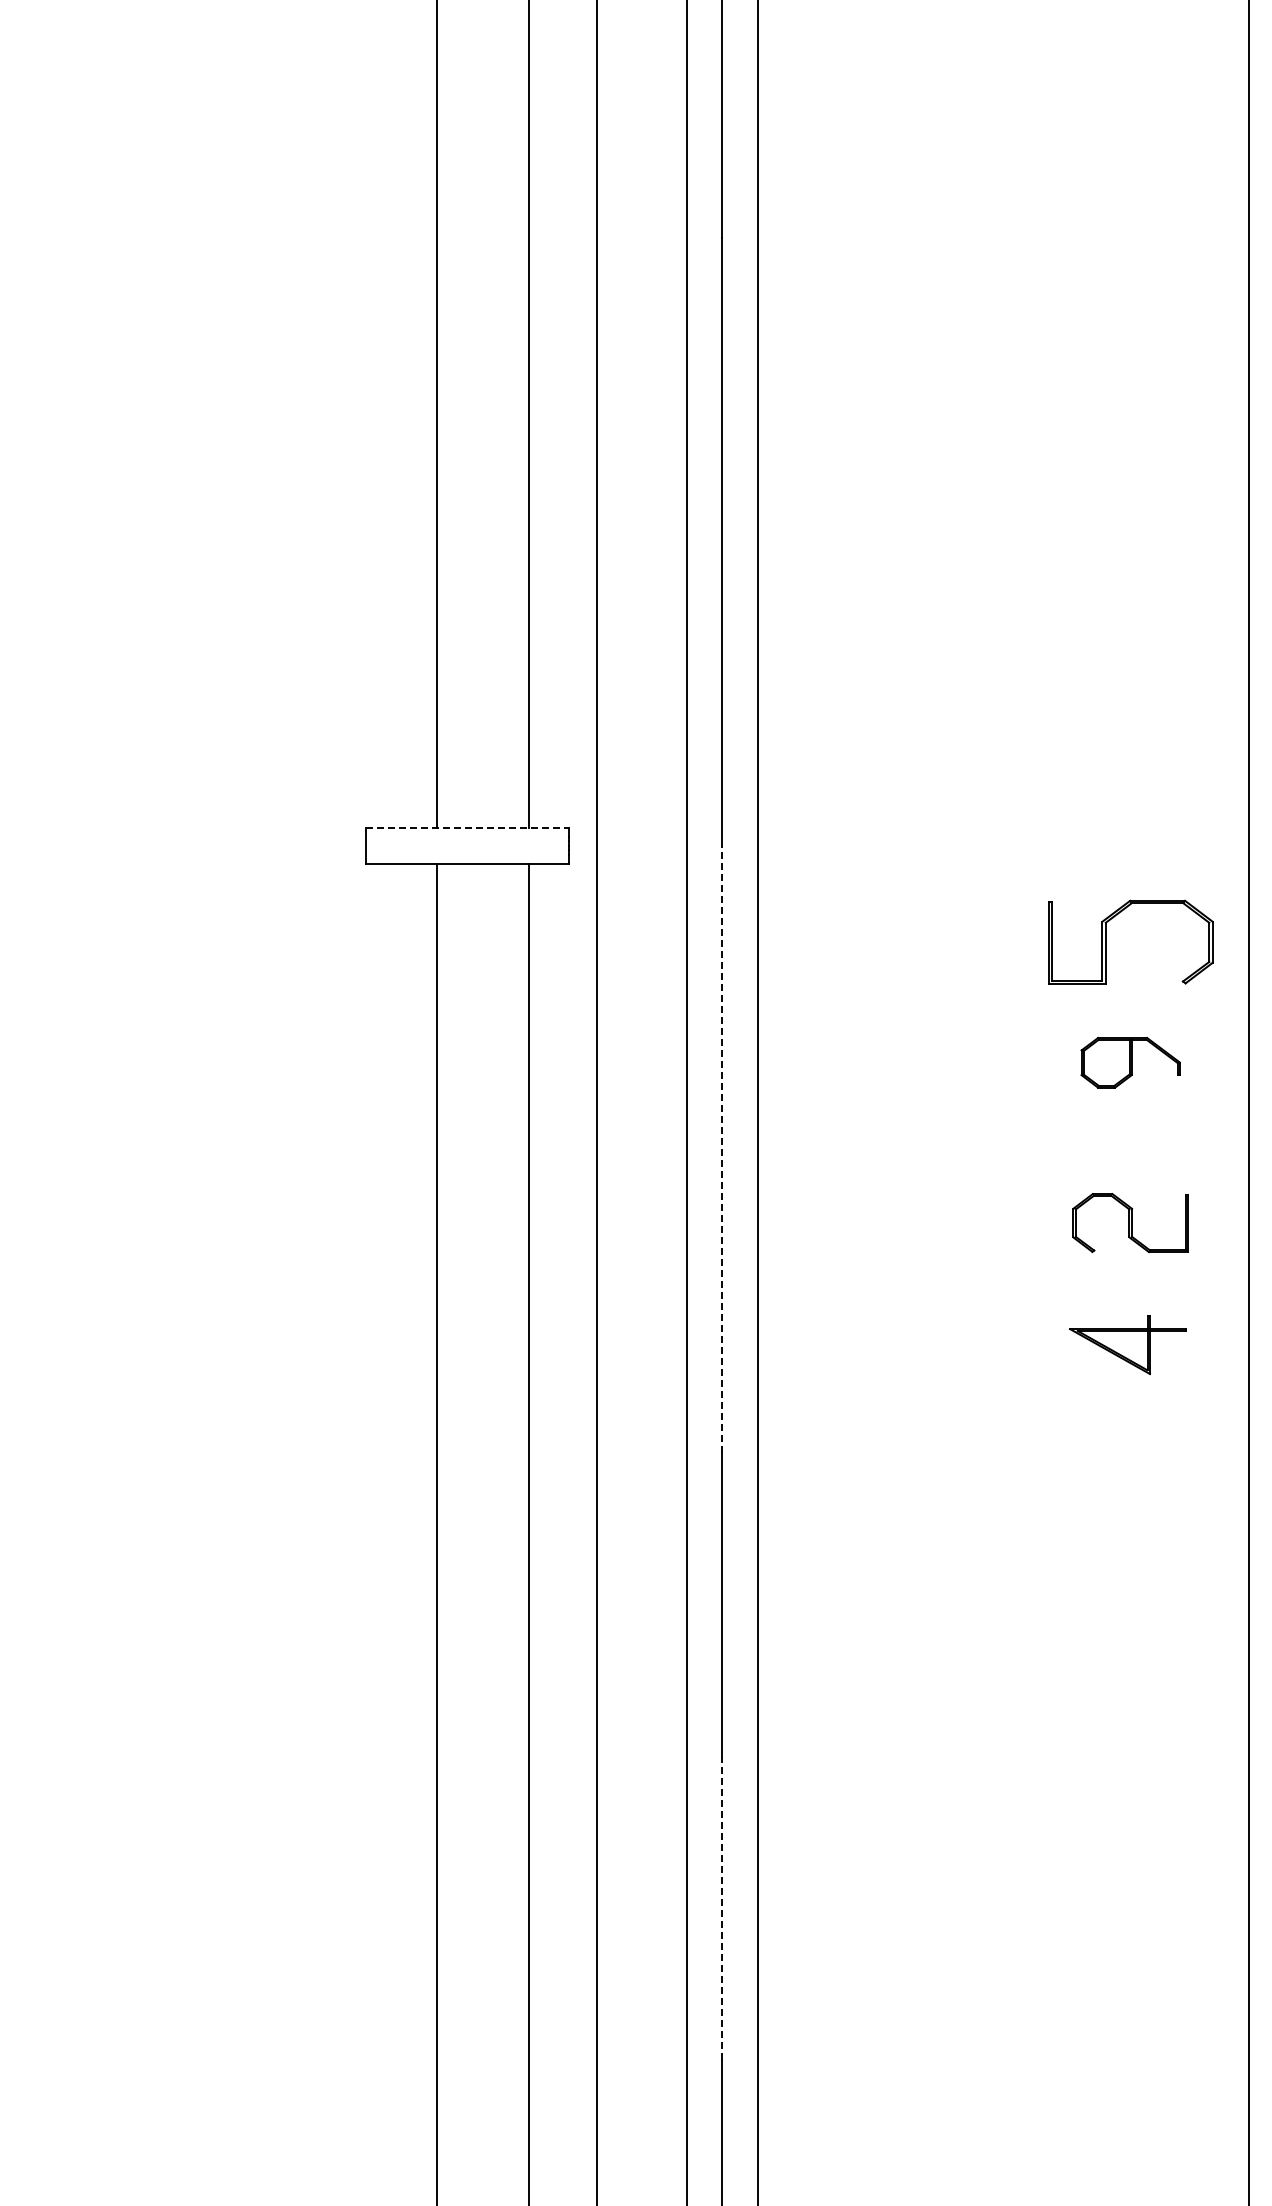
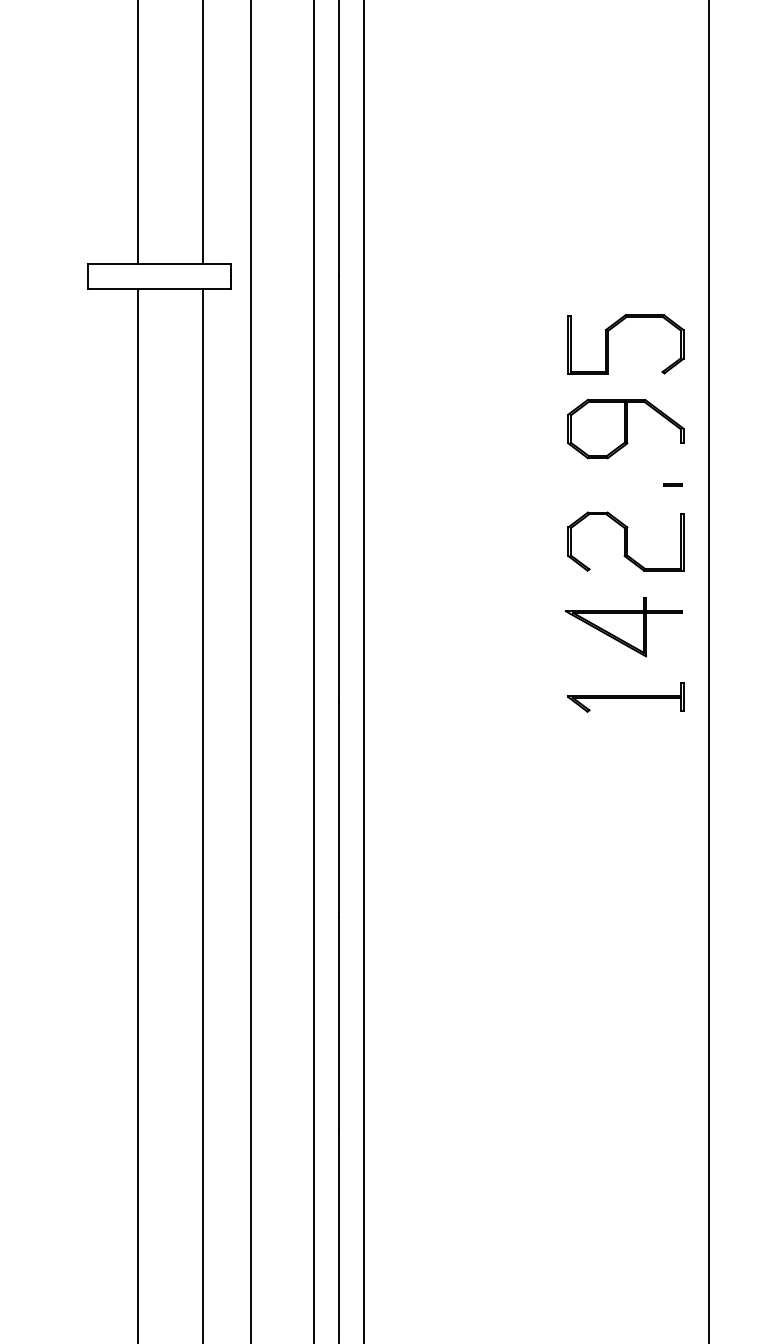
line: (467, 827) -> (159, 263), dashed -> solid
part: (1130, 1062) -> (625, 428), size x1.67
line: (1197, 1142) -> (672, 485), added
line: (722, 1149) -> (339, 490), dashed -> solid
part: (1130, 1222) -> (625, 541), size x1.43
part: (1127, 1345) -> (623, 627), size x1.43
part: (1130, 1444) -> (625, 697), added
line: (722, 1908) -> (339, 1023), dashed -> solid

